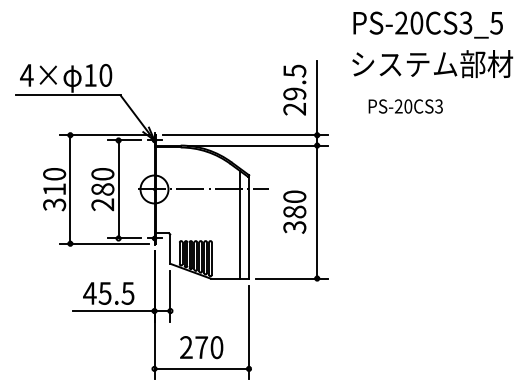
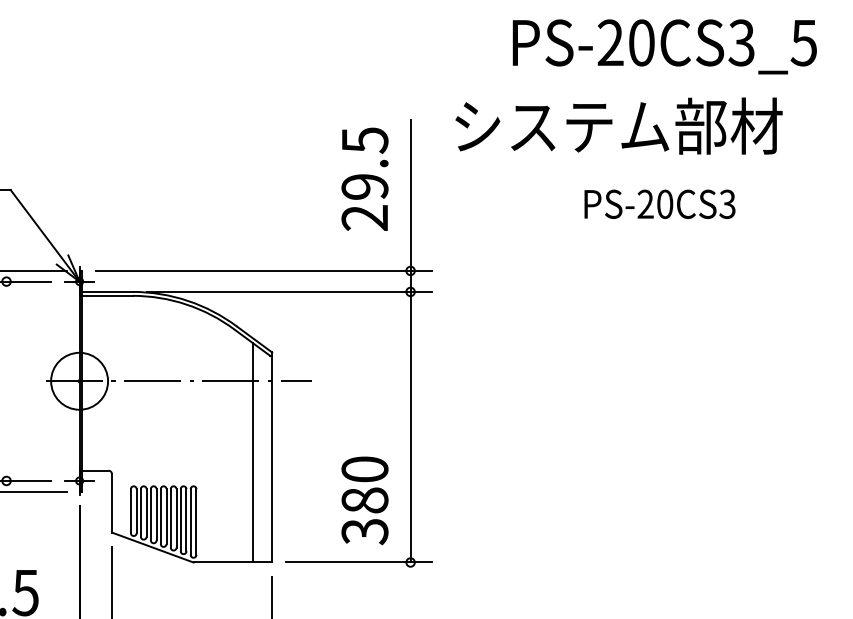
text: (427, 24) -> (663, 45), moved
text: (432, 64) -> (618, 127), moved
text: (405, 106) -> (659, 204), moved
line: (118, 189) -> (6, 381), removed
text: (294, 211) -> (364, 499), moved

